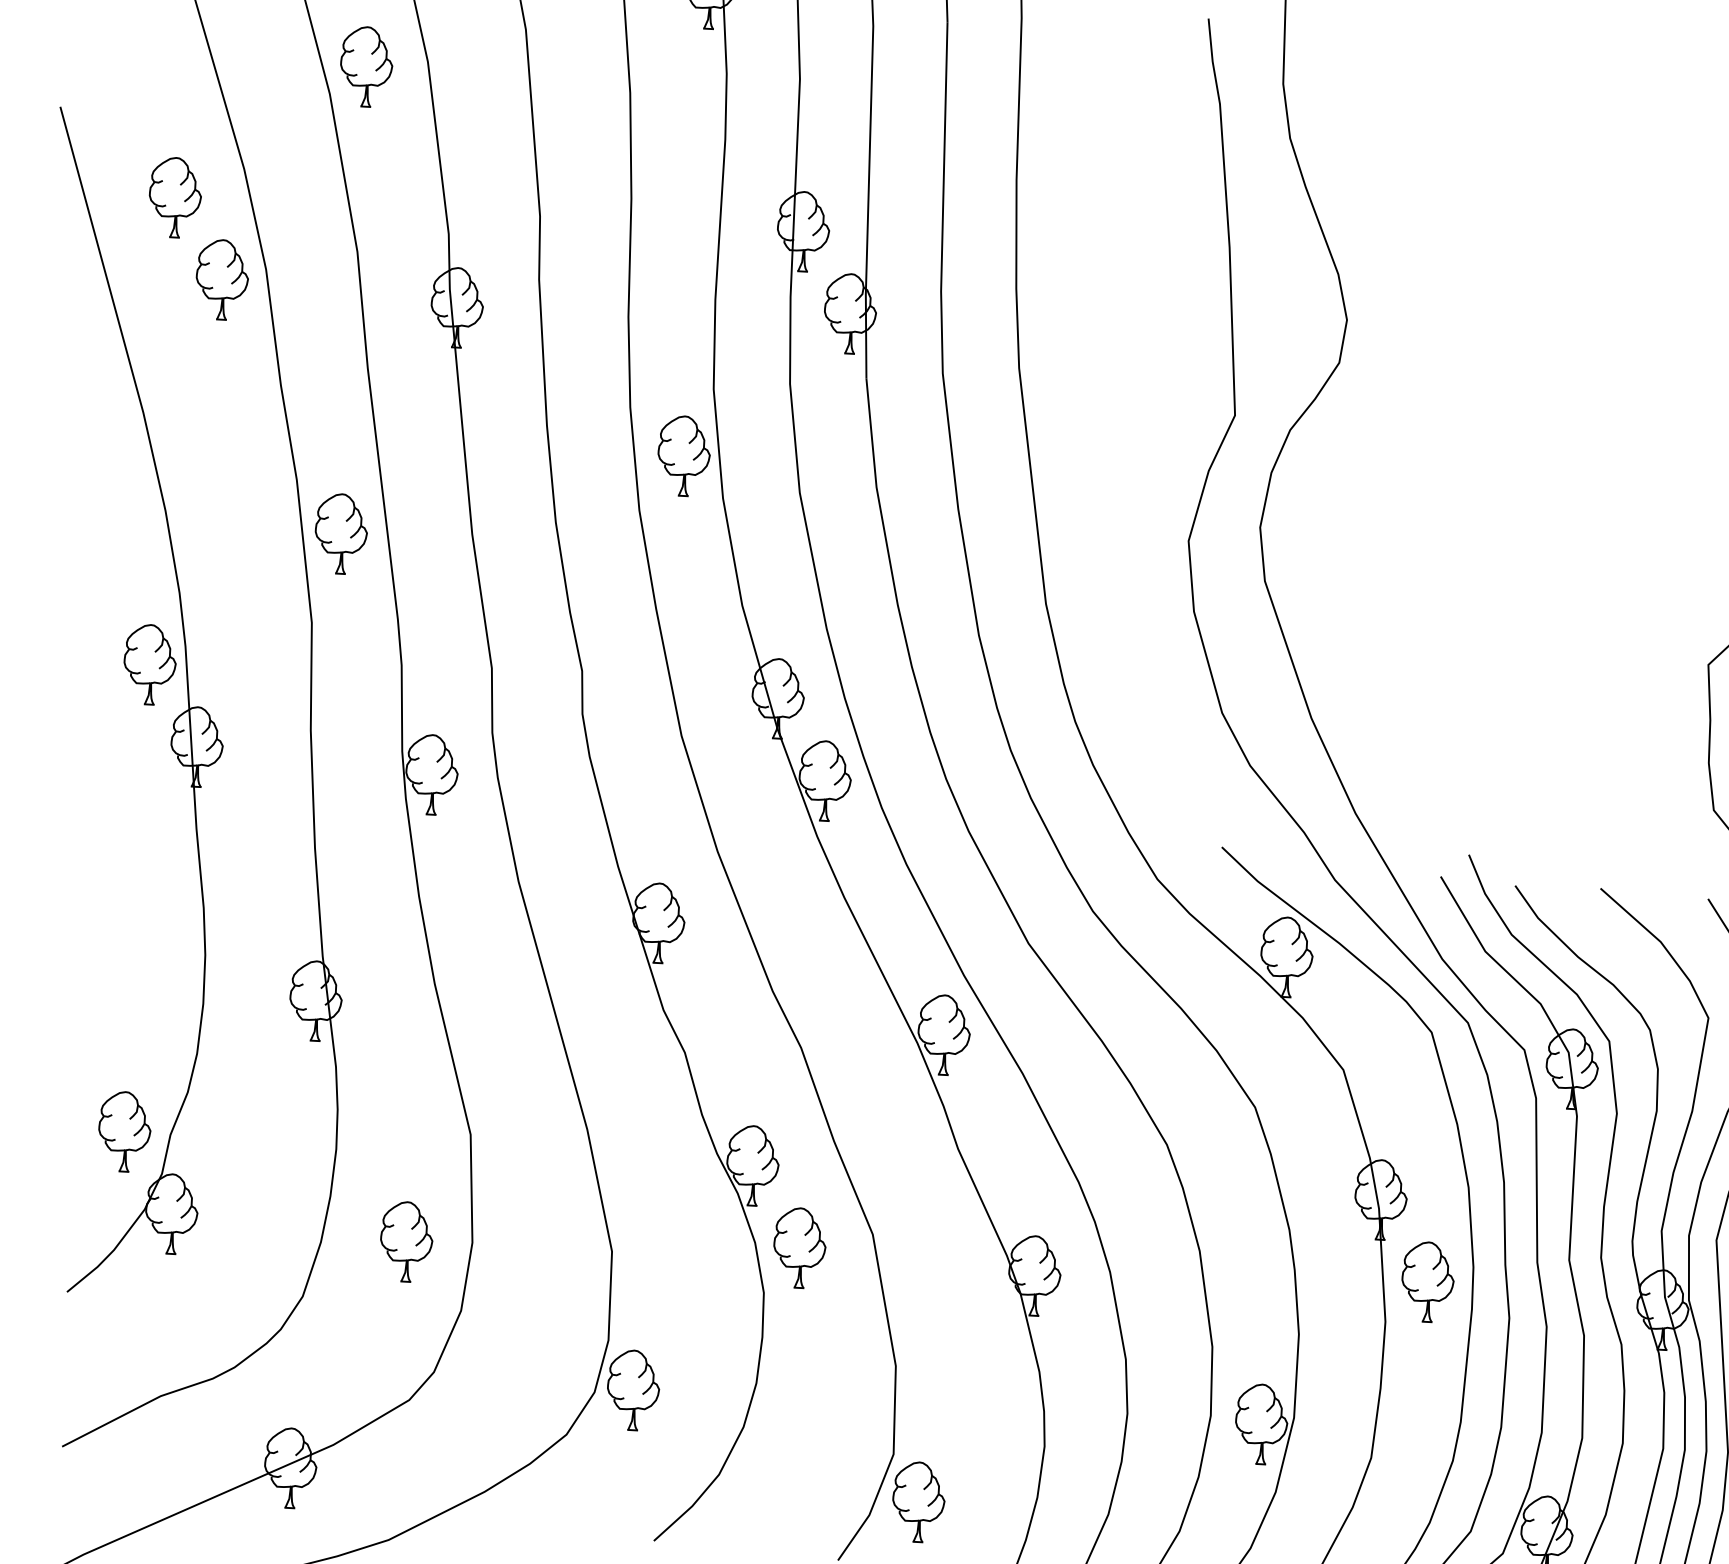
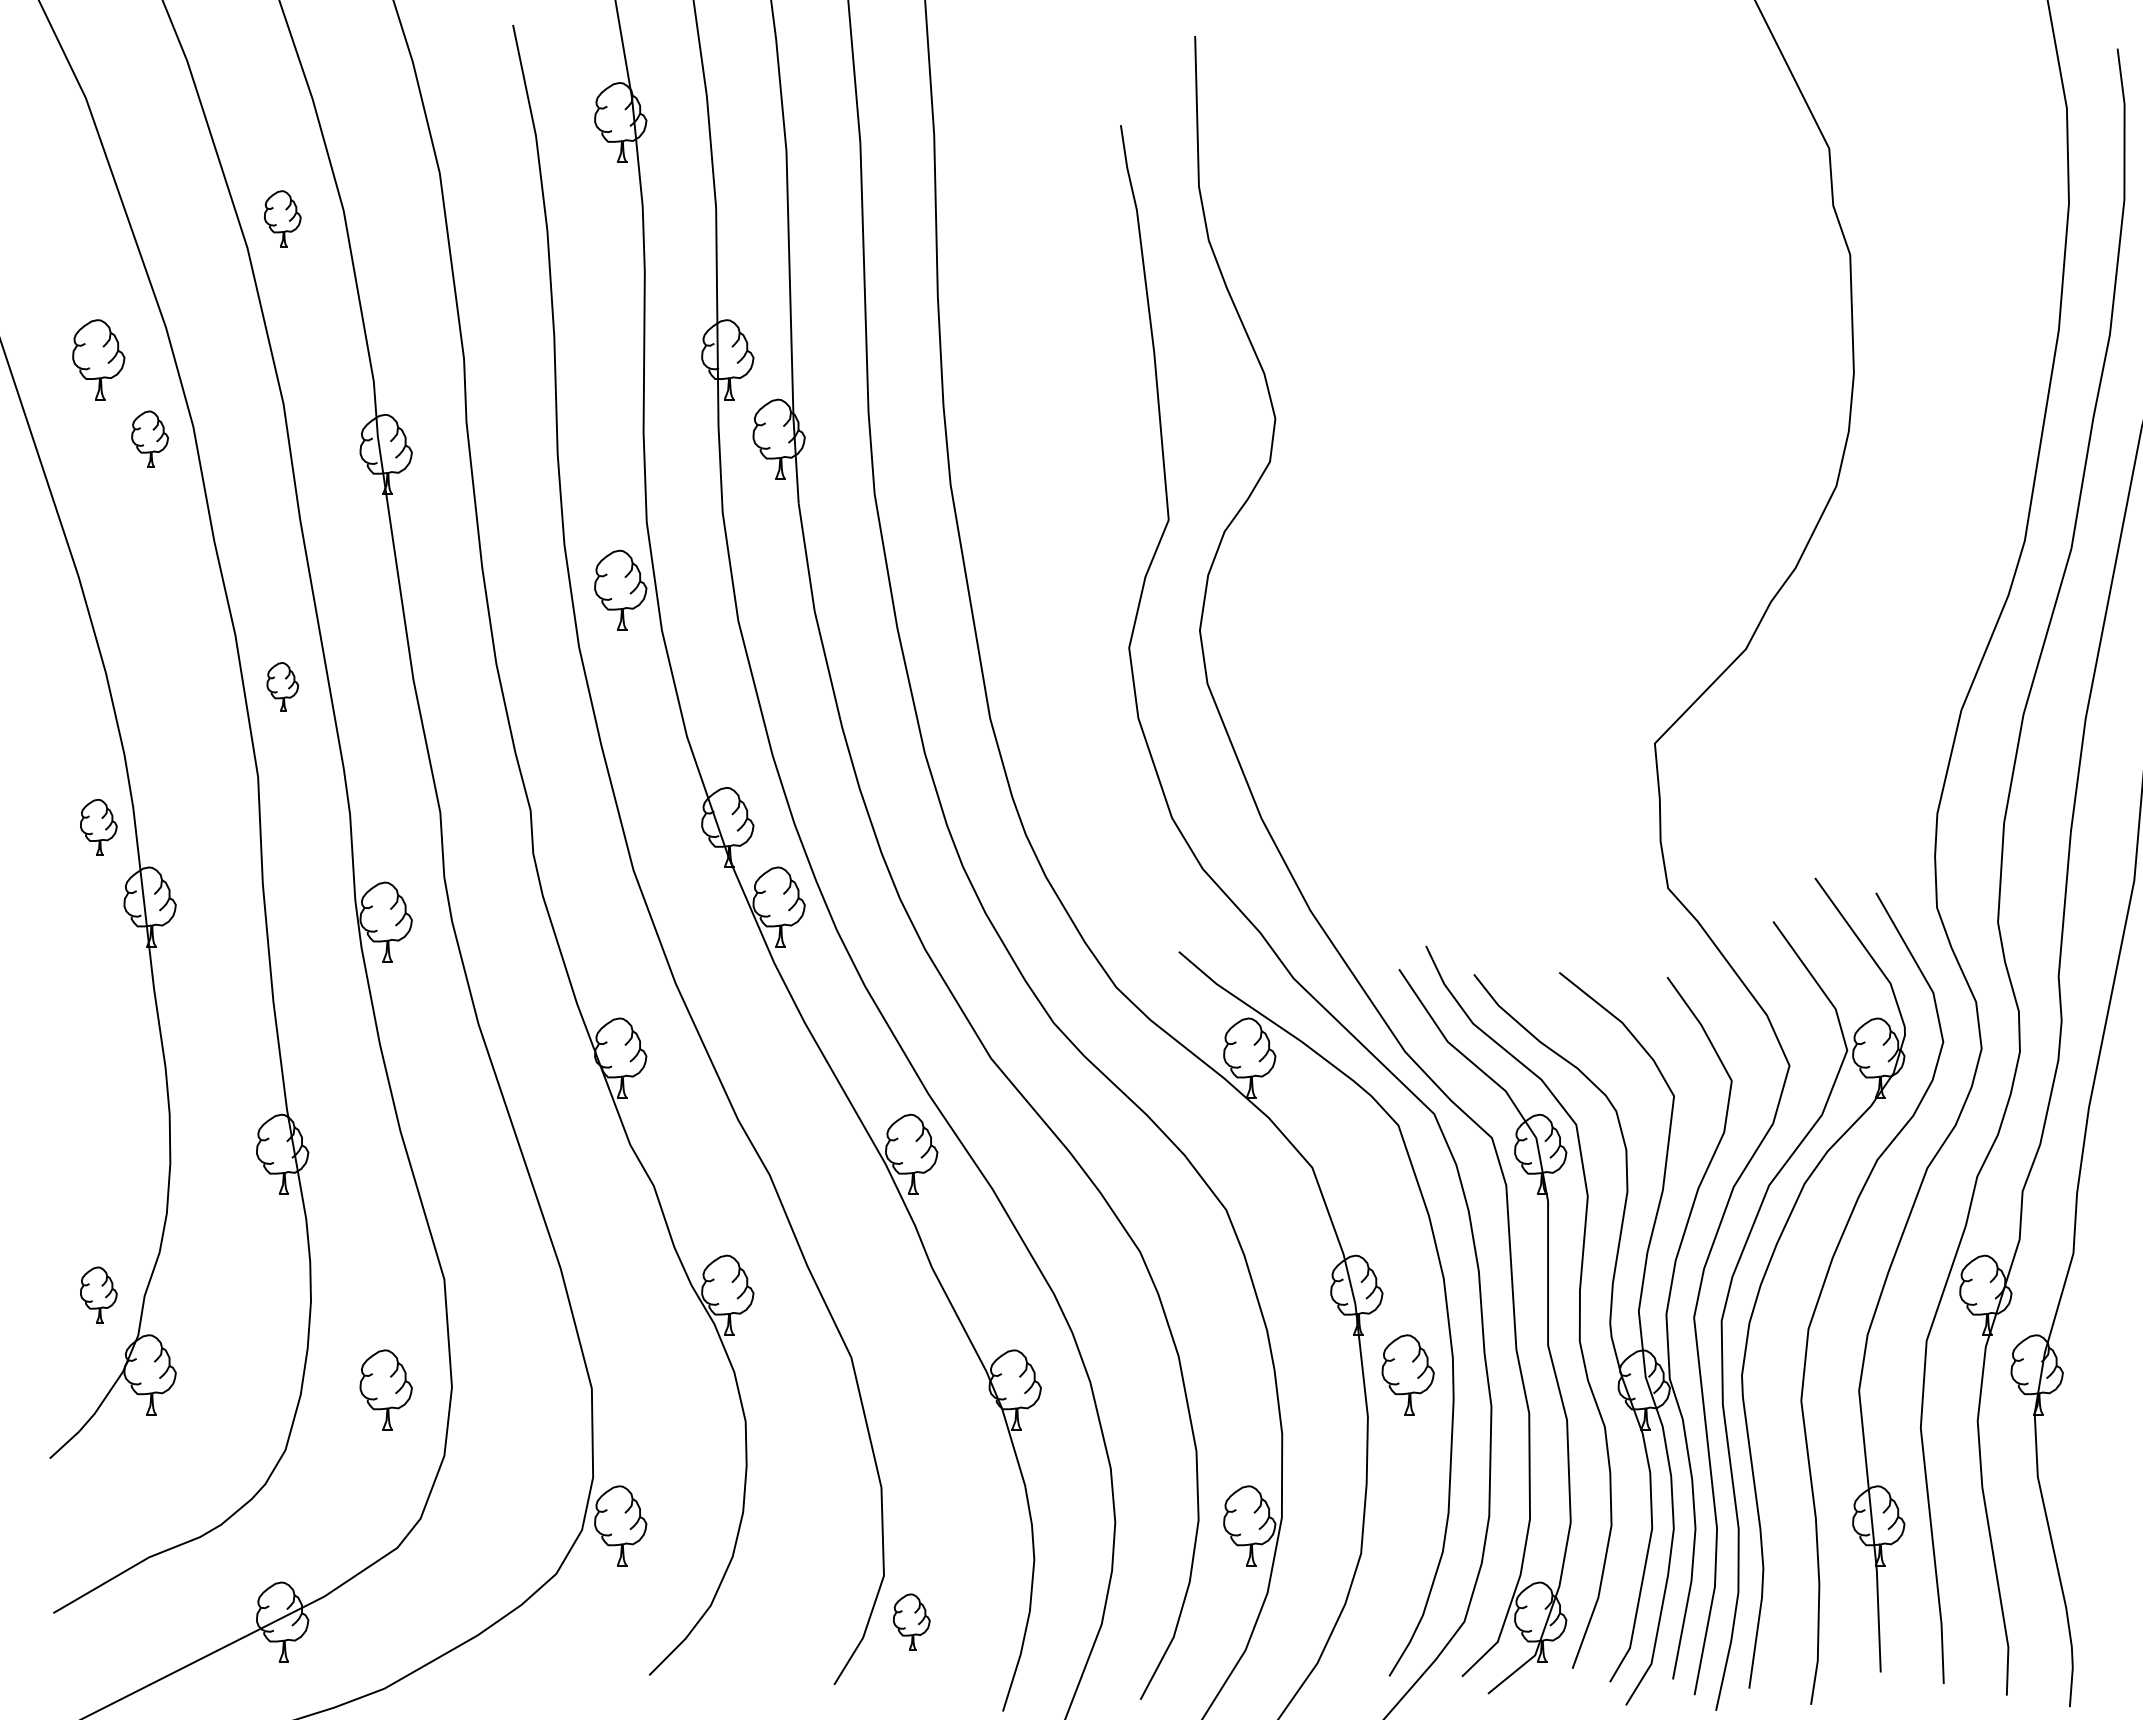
part: (366, 66) -> (282, 218), size x0.7
part: (221, 278) -> (149, 438), size x0.7
part: (341, 533) -> (282, 686), size x0.6
part: (149, 664) -> (98, 827), size x0.7
part: (124, 1130) -> (98, 1294), size x0.7
part: (799, 1247) -> (778, 1374), removed
part: (918, 1501) -> (911, 1621), size x0.7

